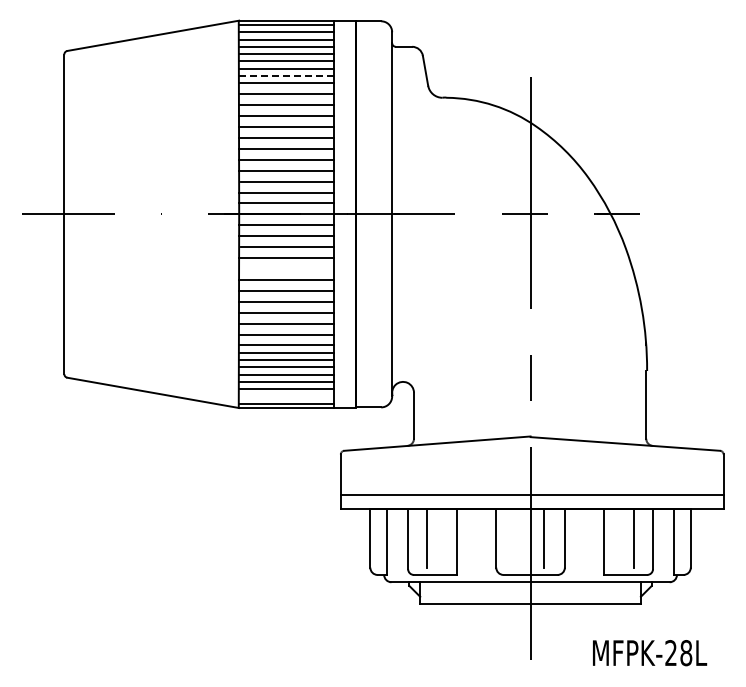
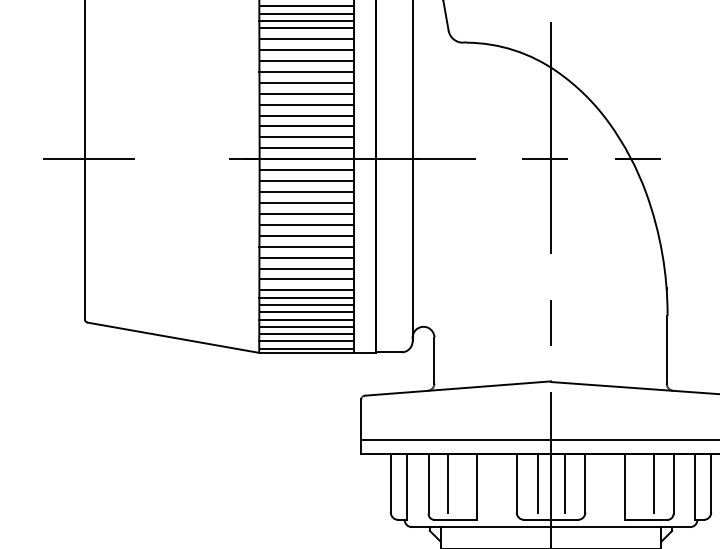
line: (285, 75) -> (305, 20), dashed -> solid
line: (286, 268) -> (306, 213), added
line: (285, 396) -> (305, 341), added
line: (517, 538) -> (537, 483), added

